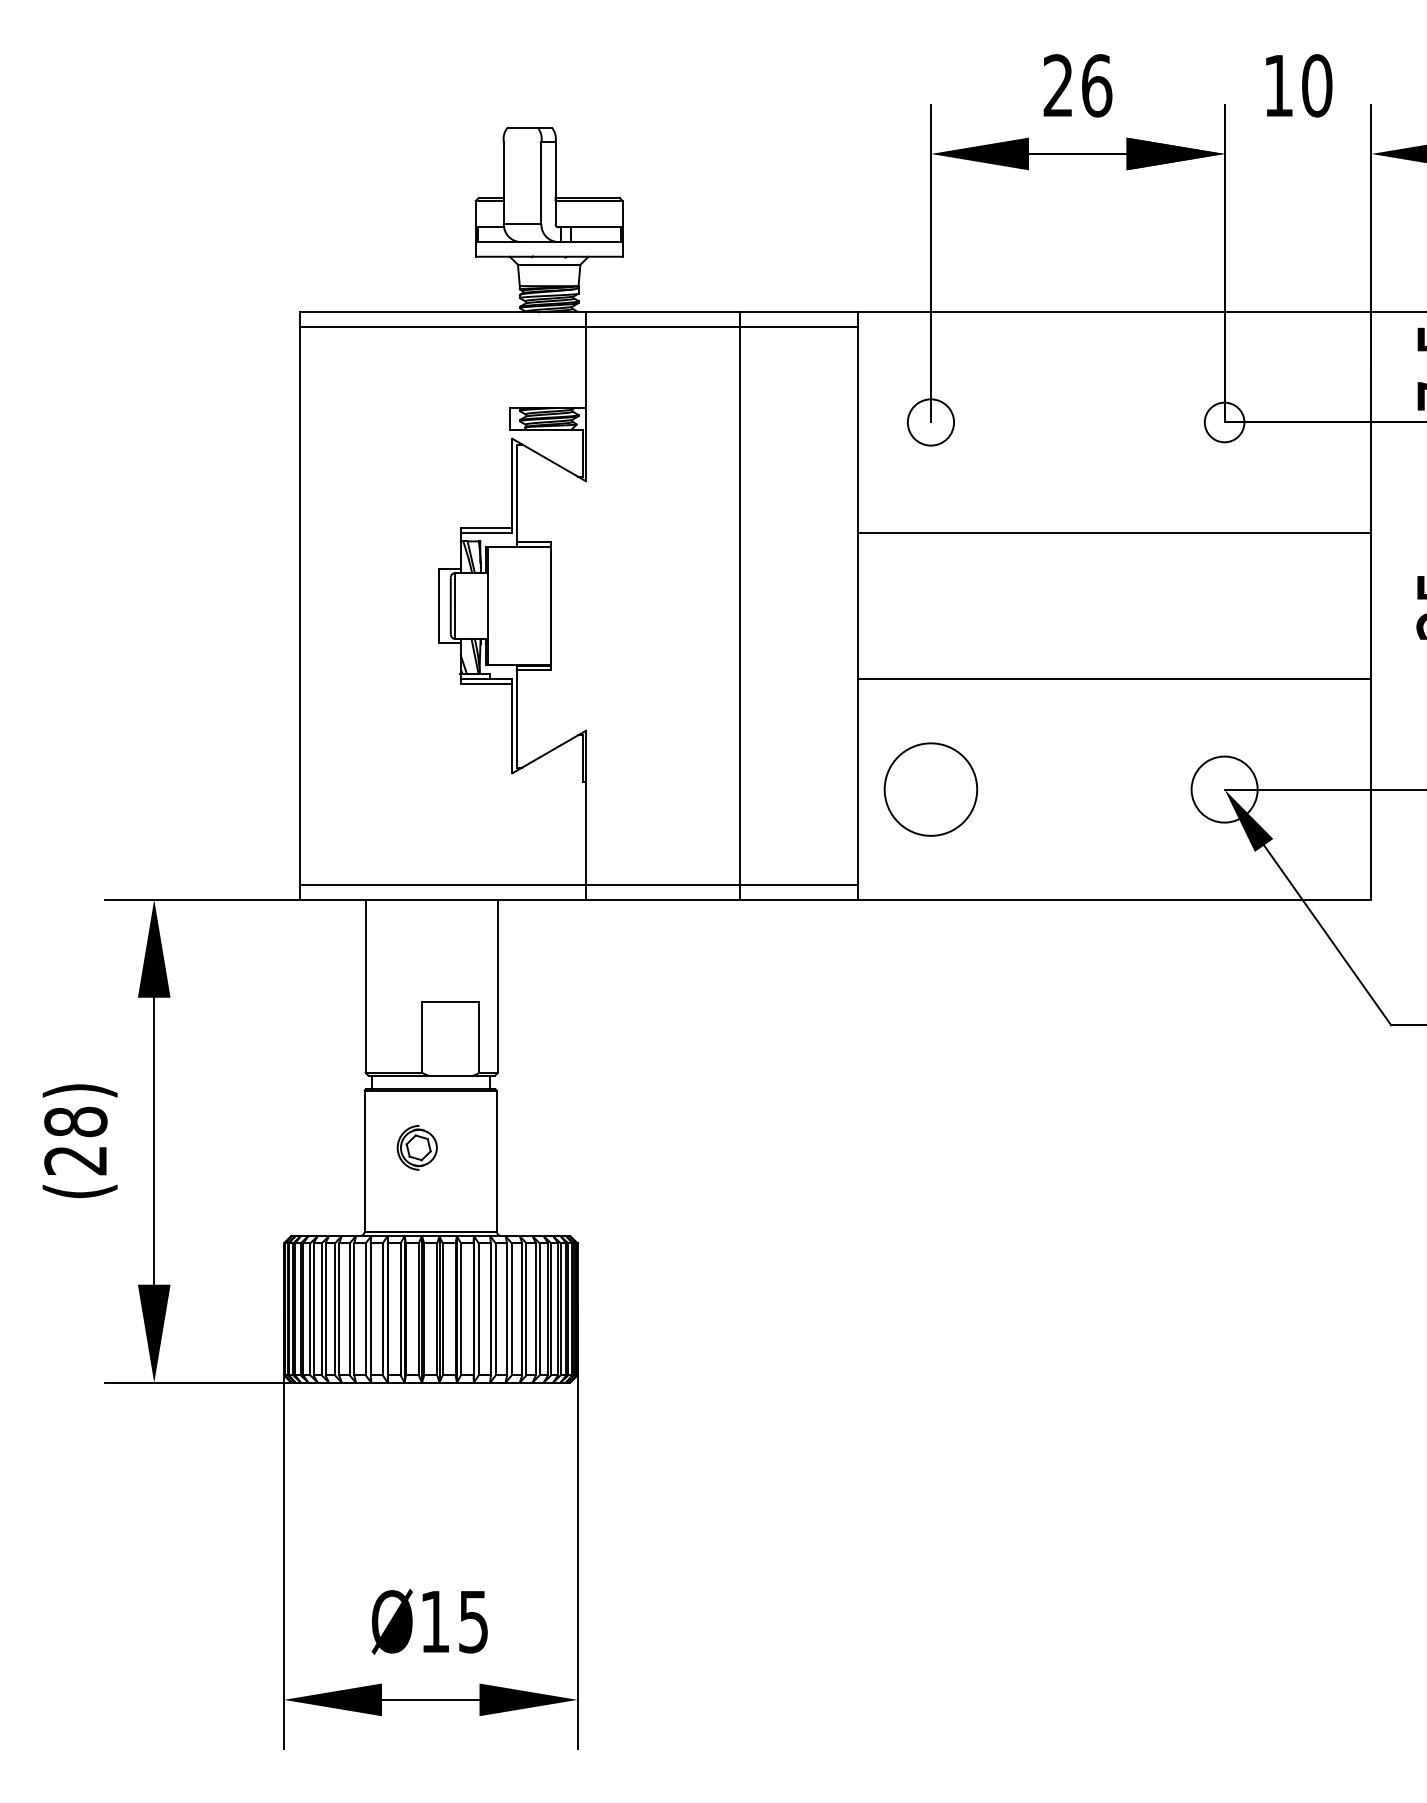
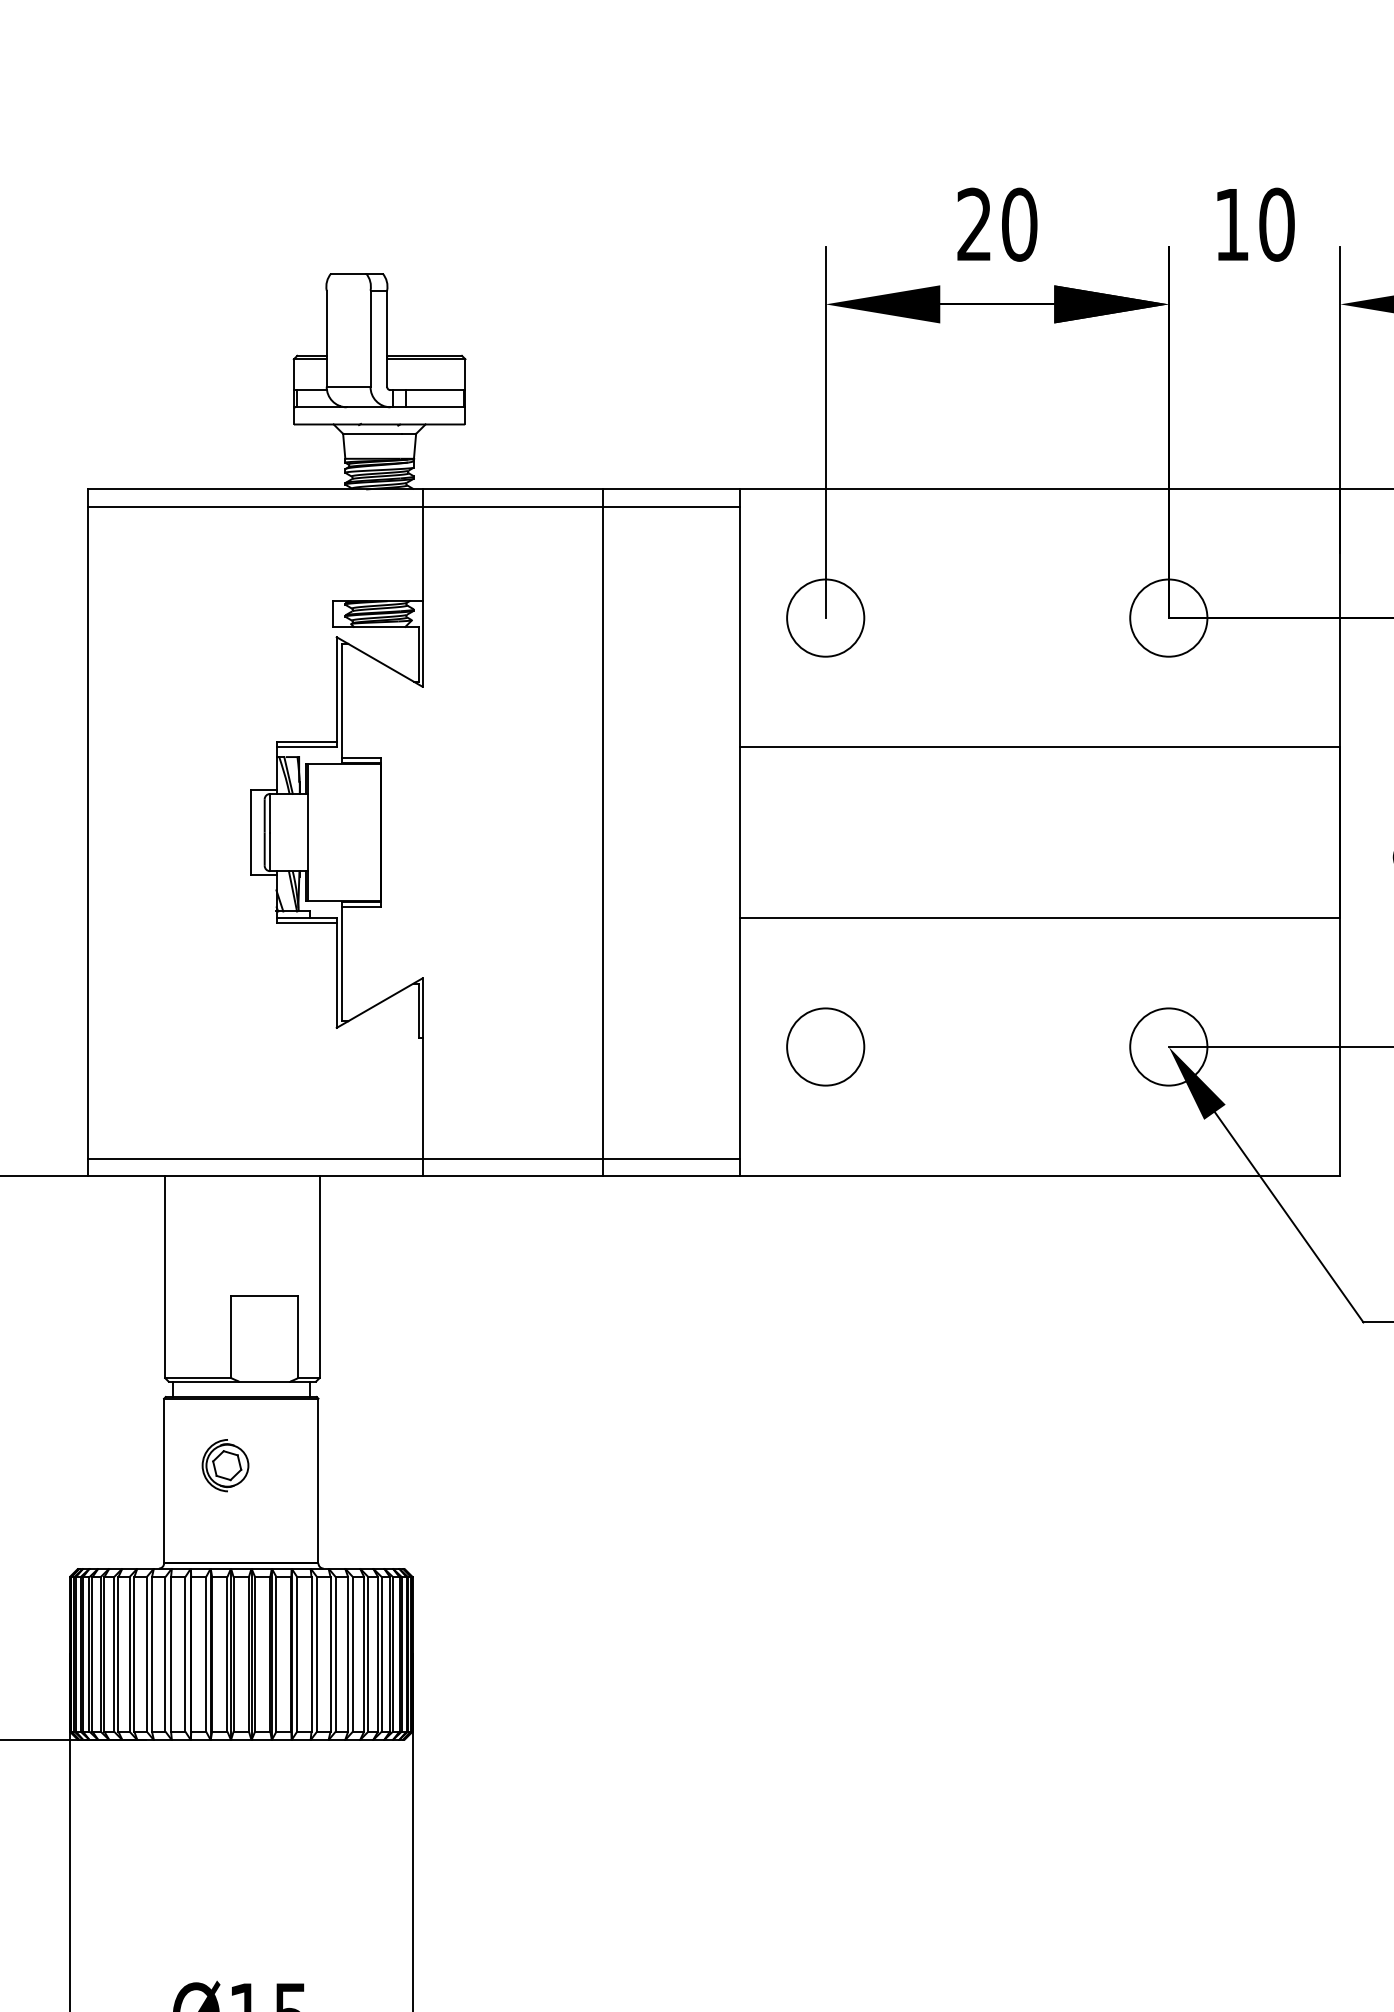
text: (1096, 85) -> (1019, 224), 26 -> 20
circle: (930, 422) -> (825, 618), size x1.43
circle: (1224, 422) -> (1168, 618), size x1.67
circle: (930, 789) -> (825, 1046), size x0.71

